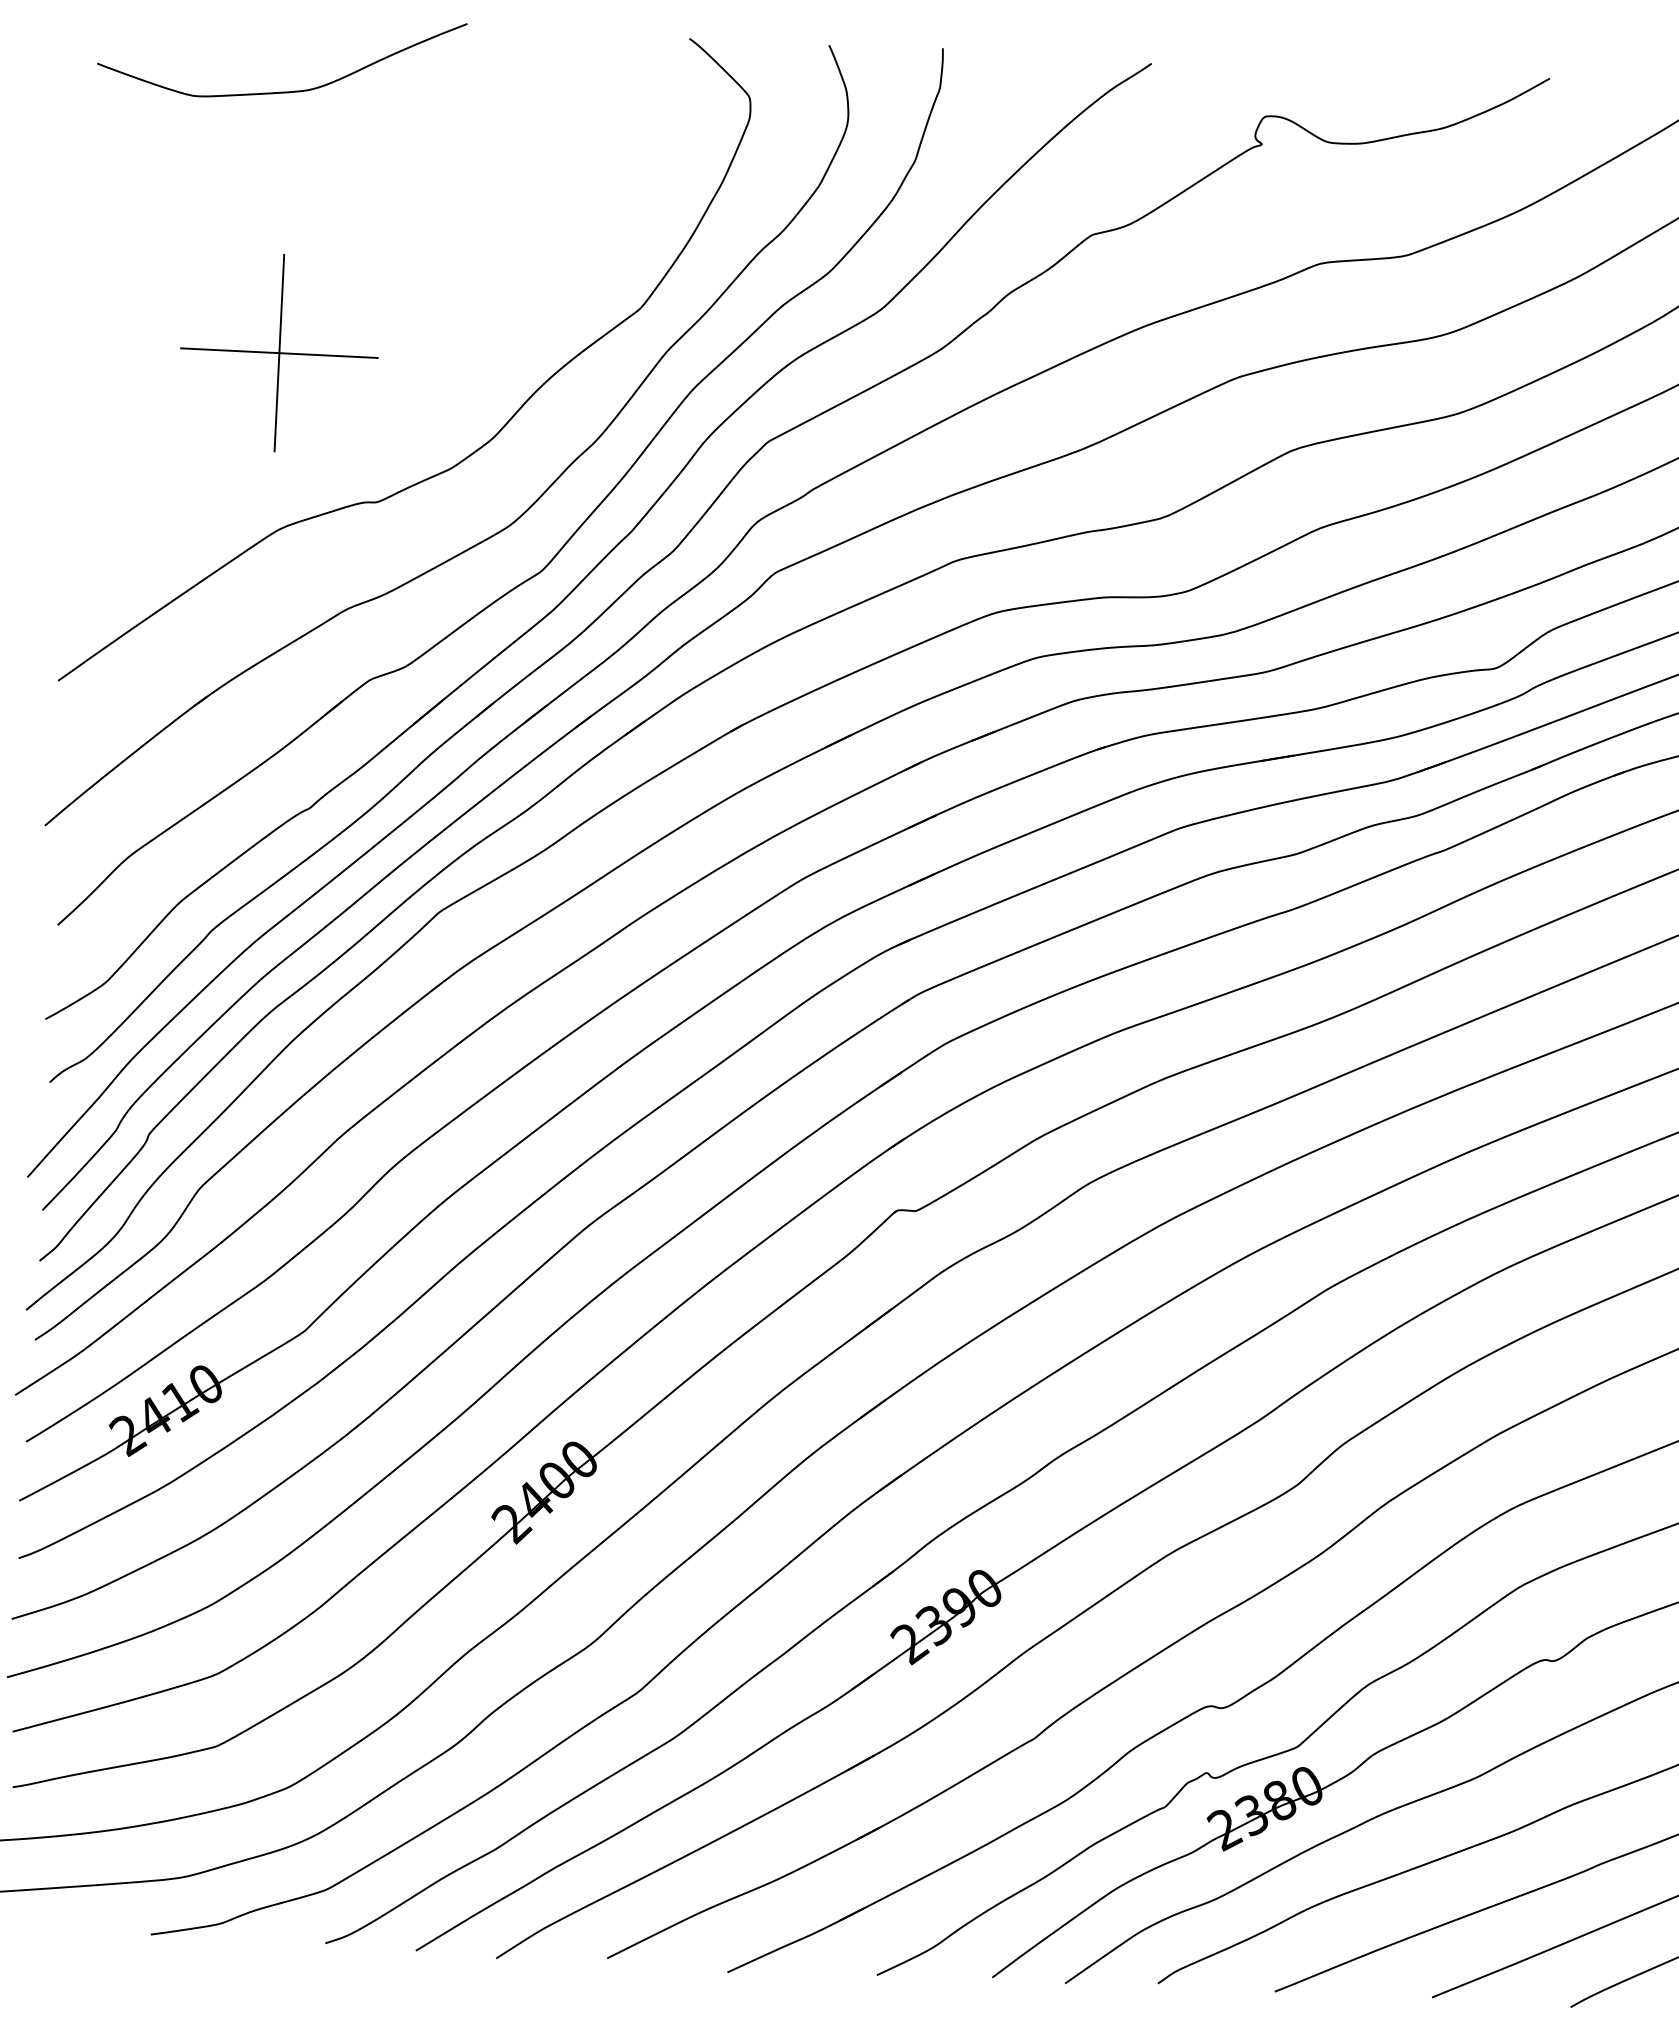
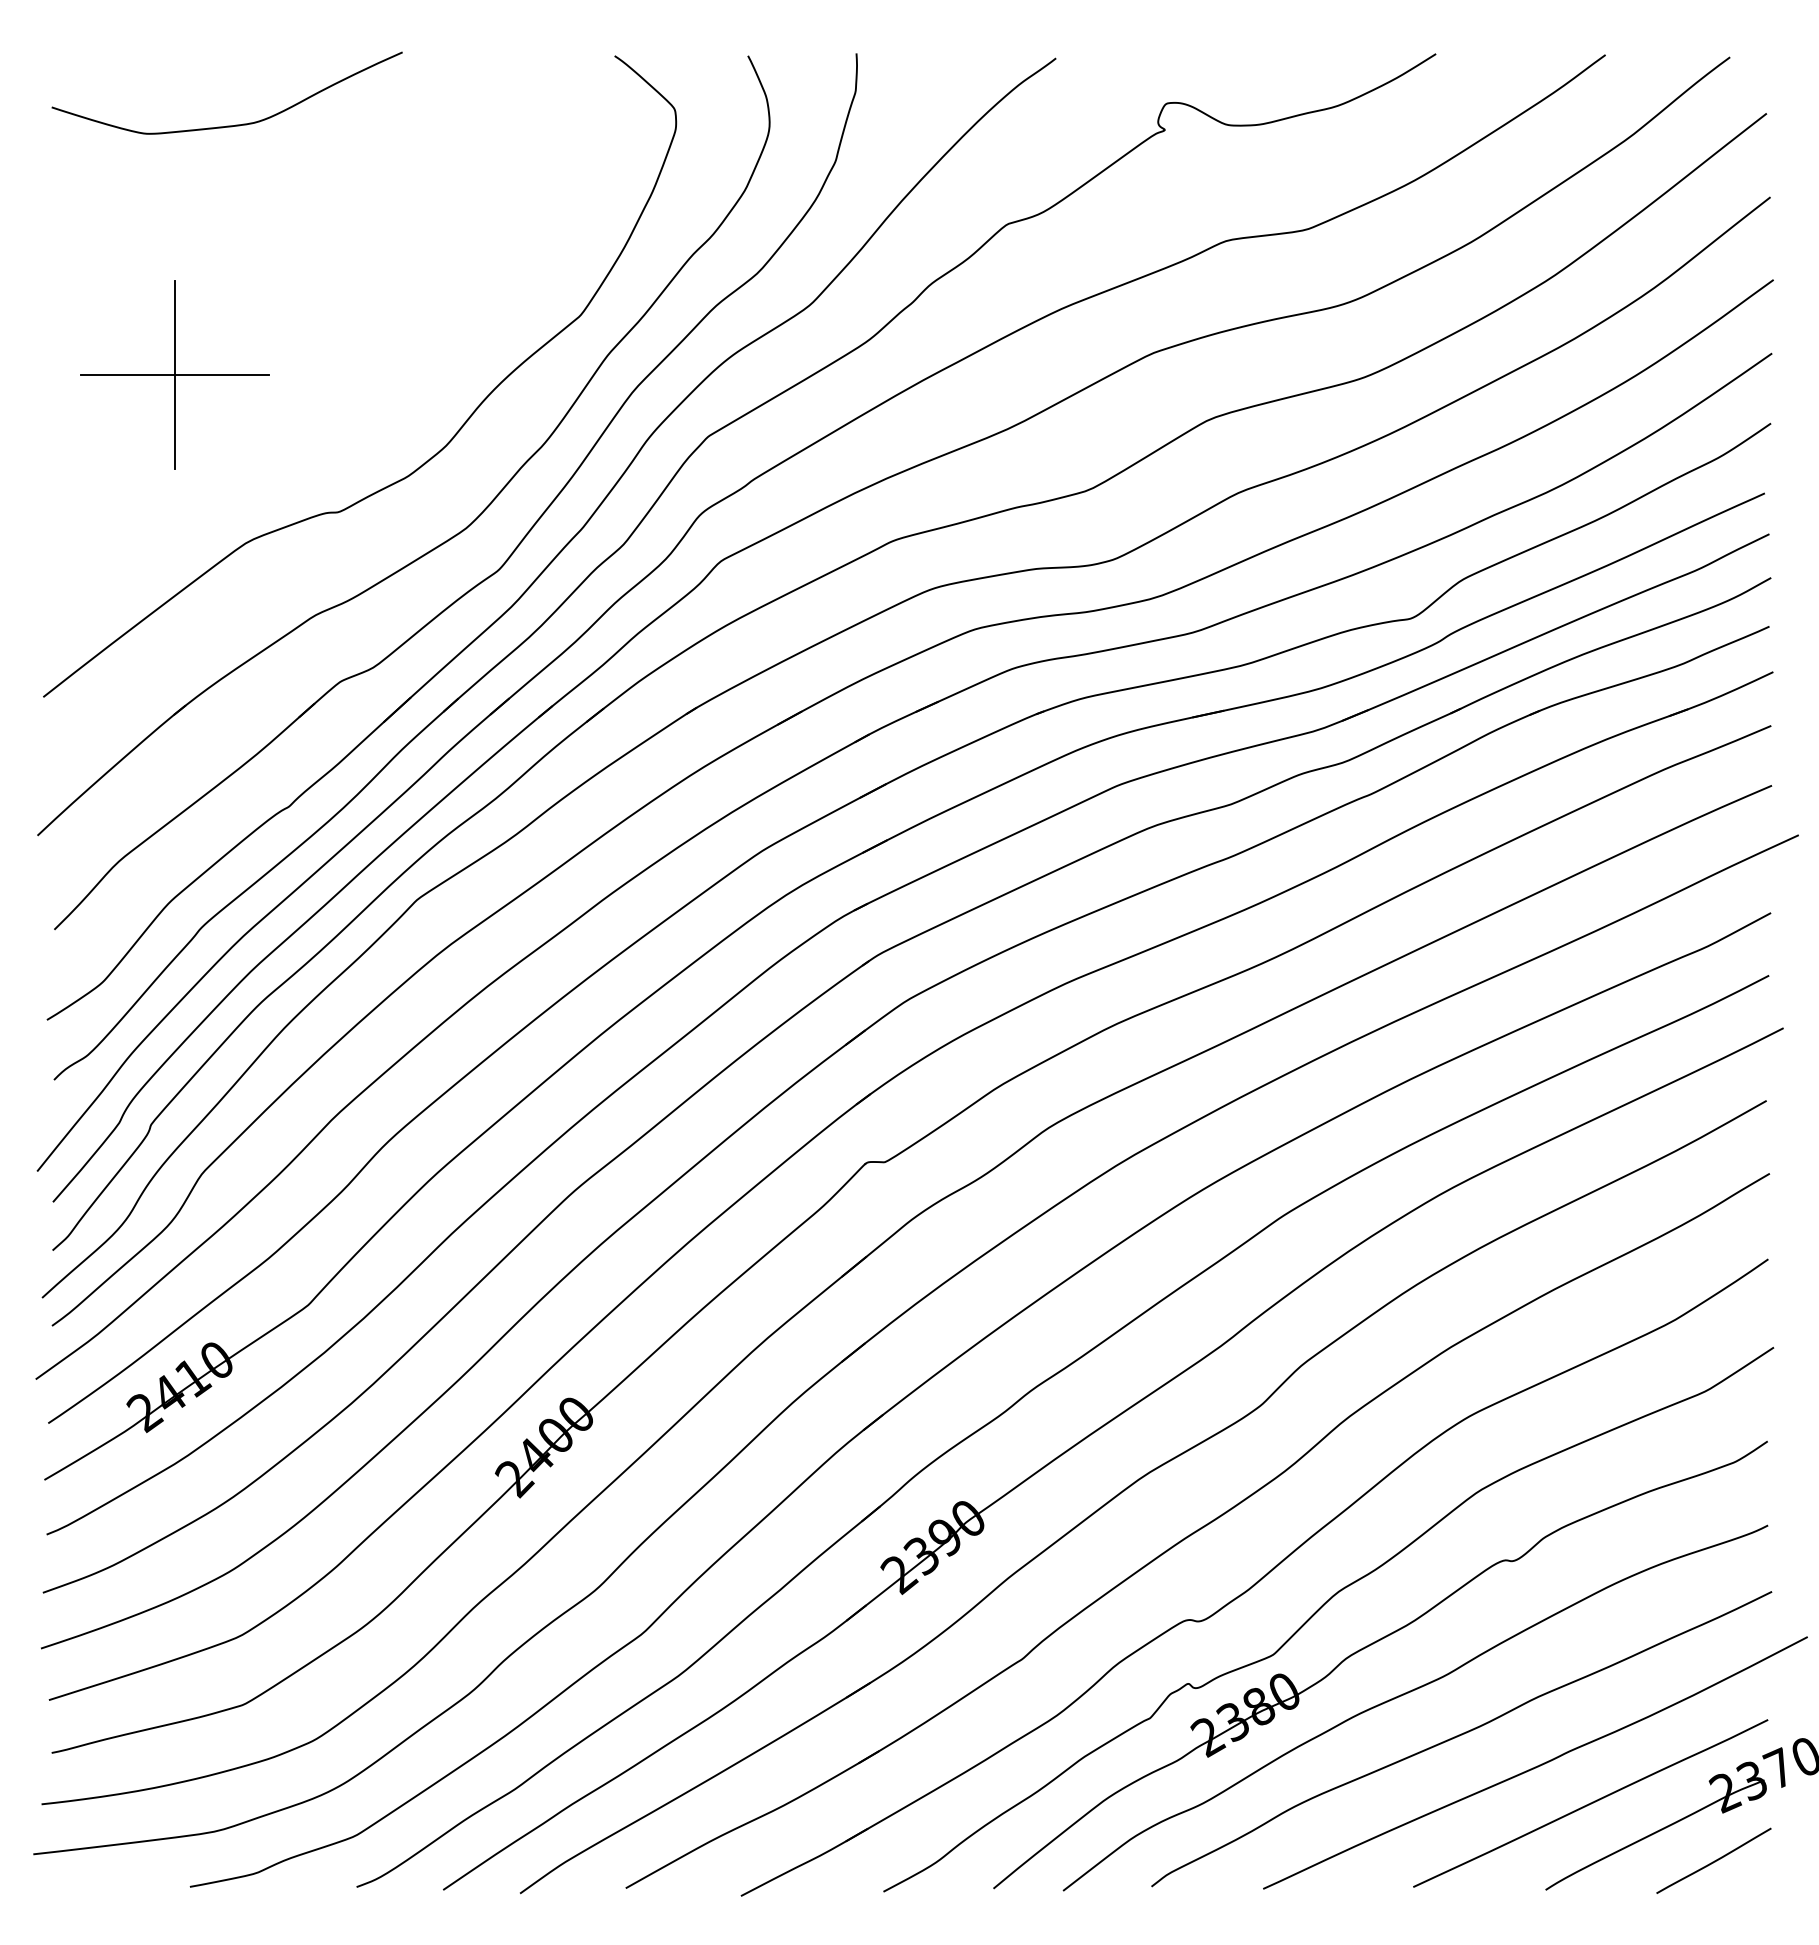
part: (279, 352) -> (174, 374), moved

